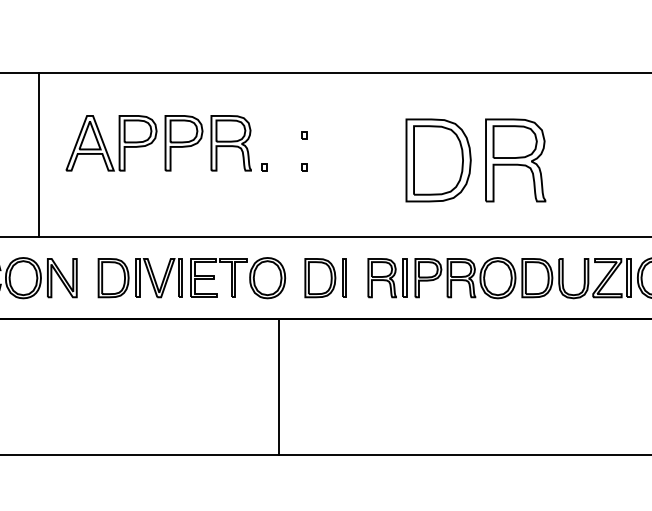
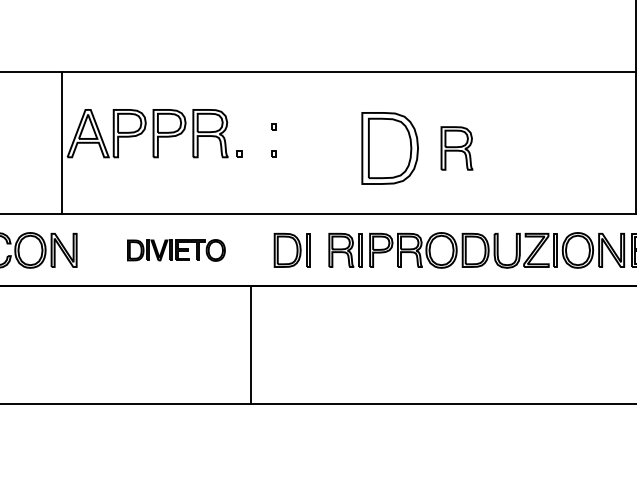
line: (39, 154) -> (62, 143), moved
part: (515, 160) -> (456, 148), size x0.6
part: (192, 278) -> (176, 250), size x0.6

